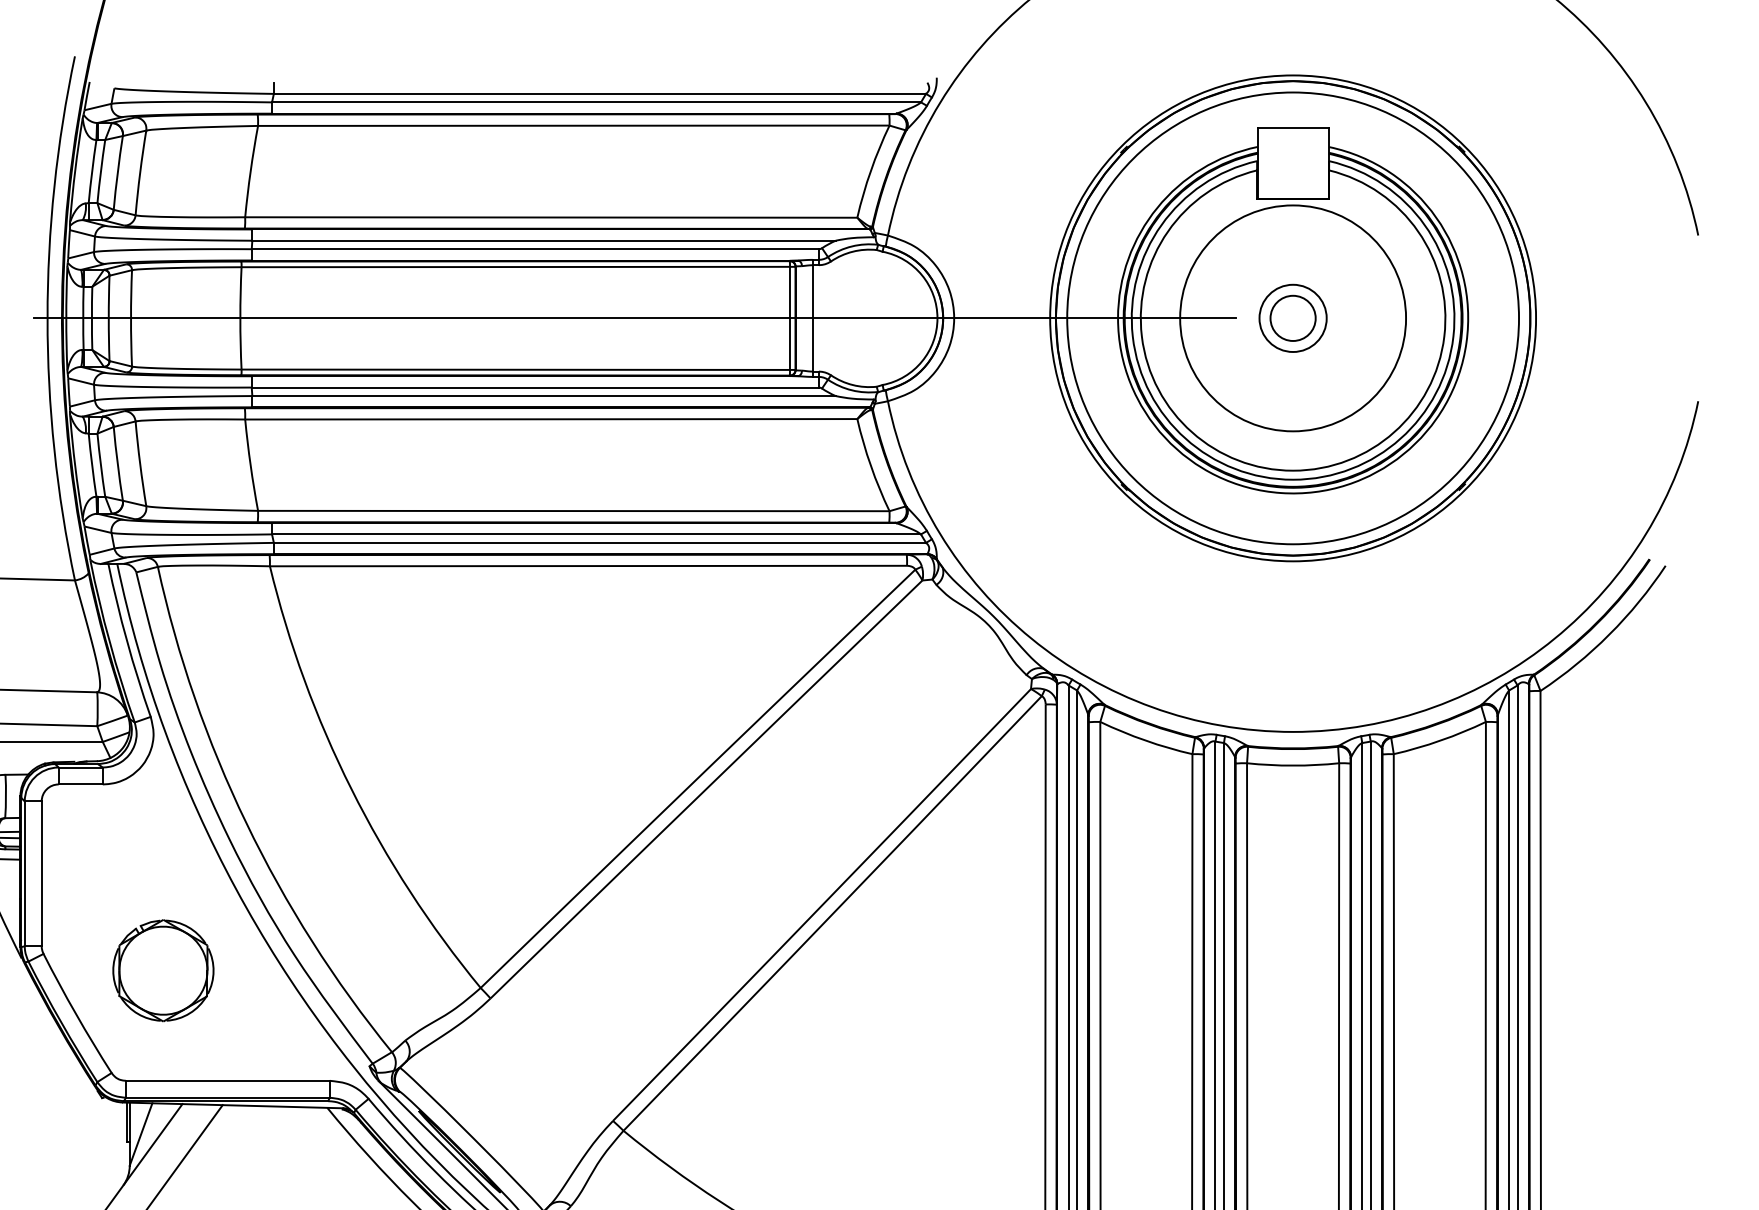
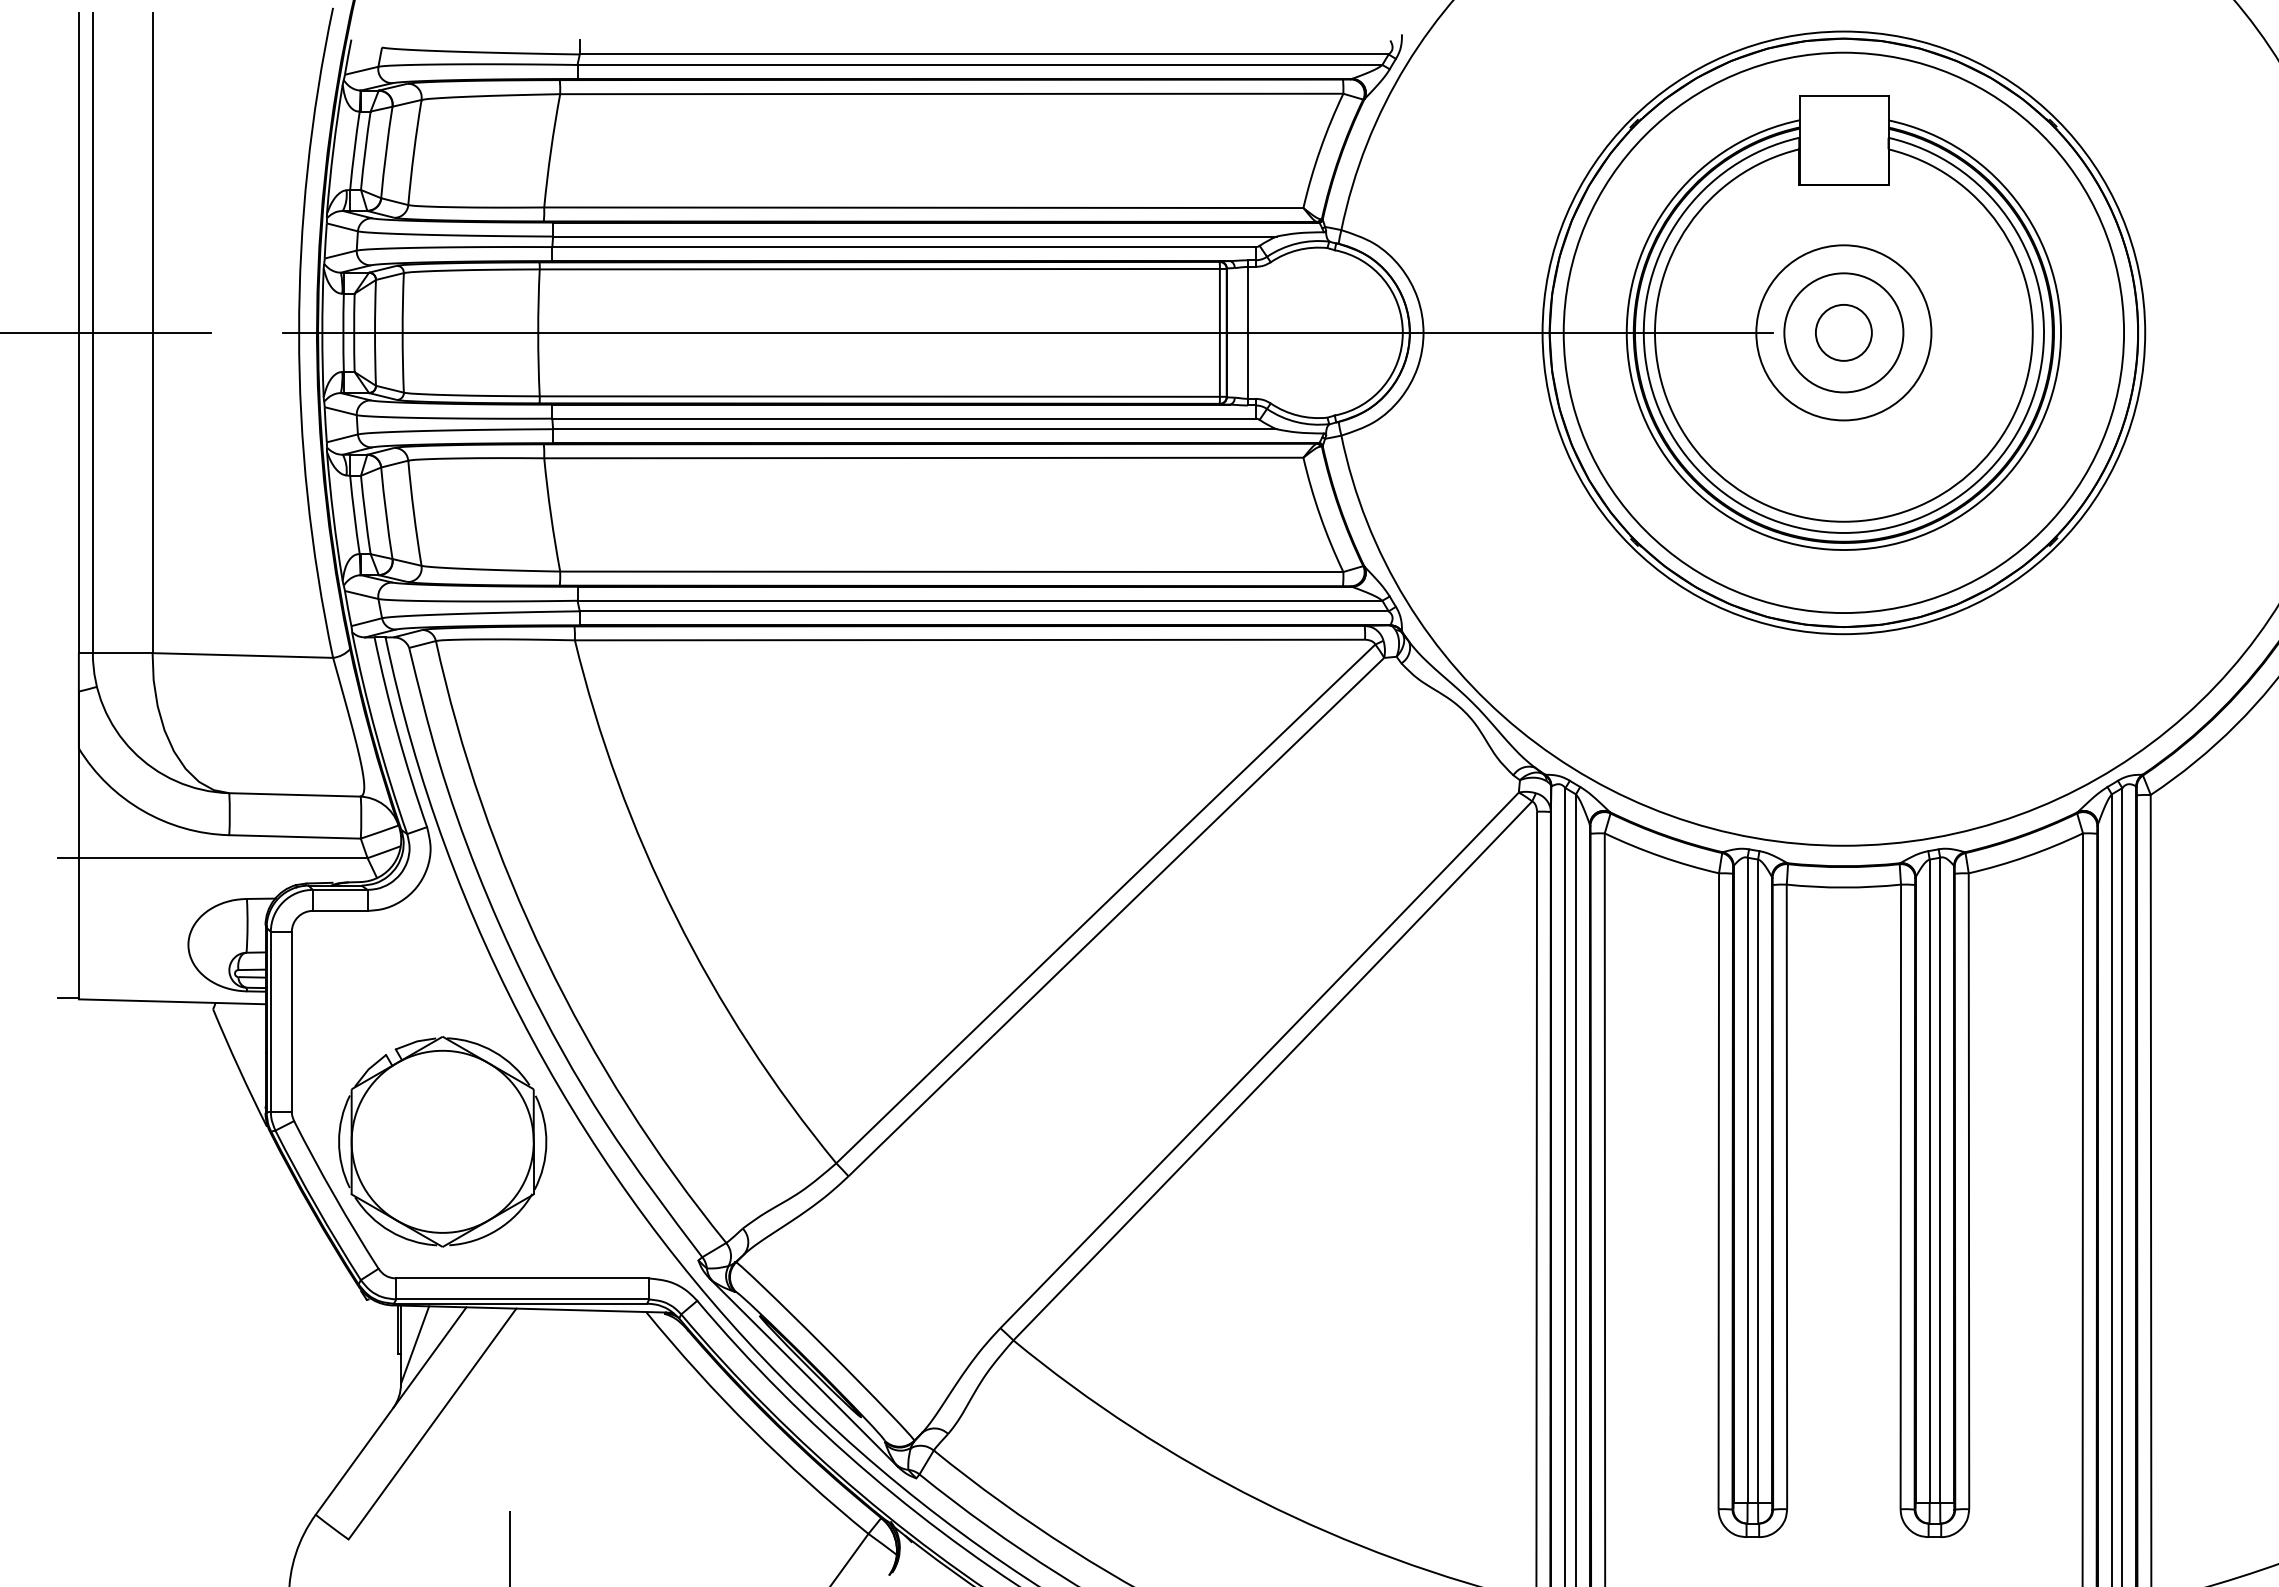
circle: (1292, 318) -> (1843, 332), size x0.62
circle: (1292, 318) -> (1843, 332), size x1.43
part: (163, 970) -> (442, 1141), size x1.67

